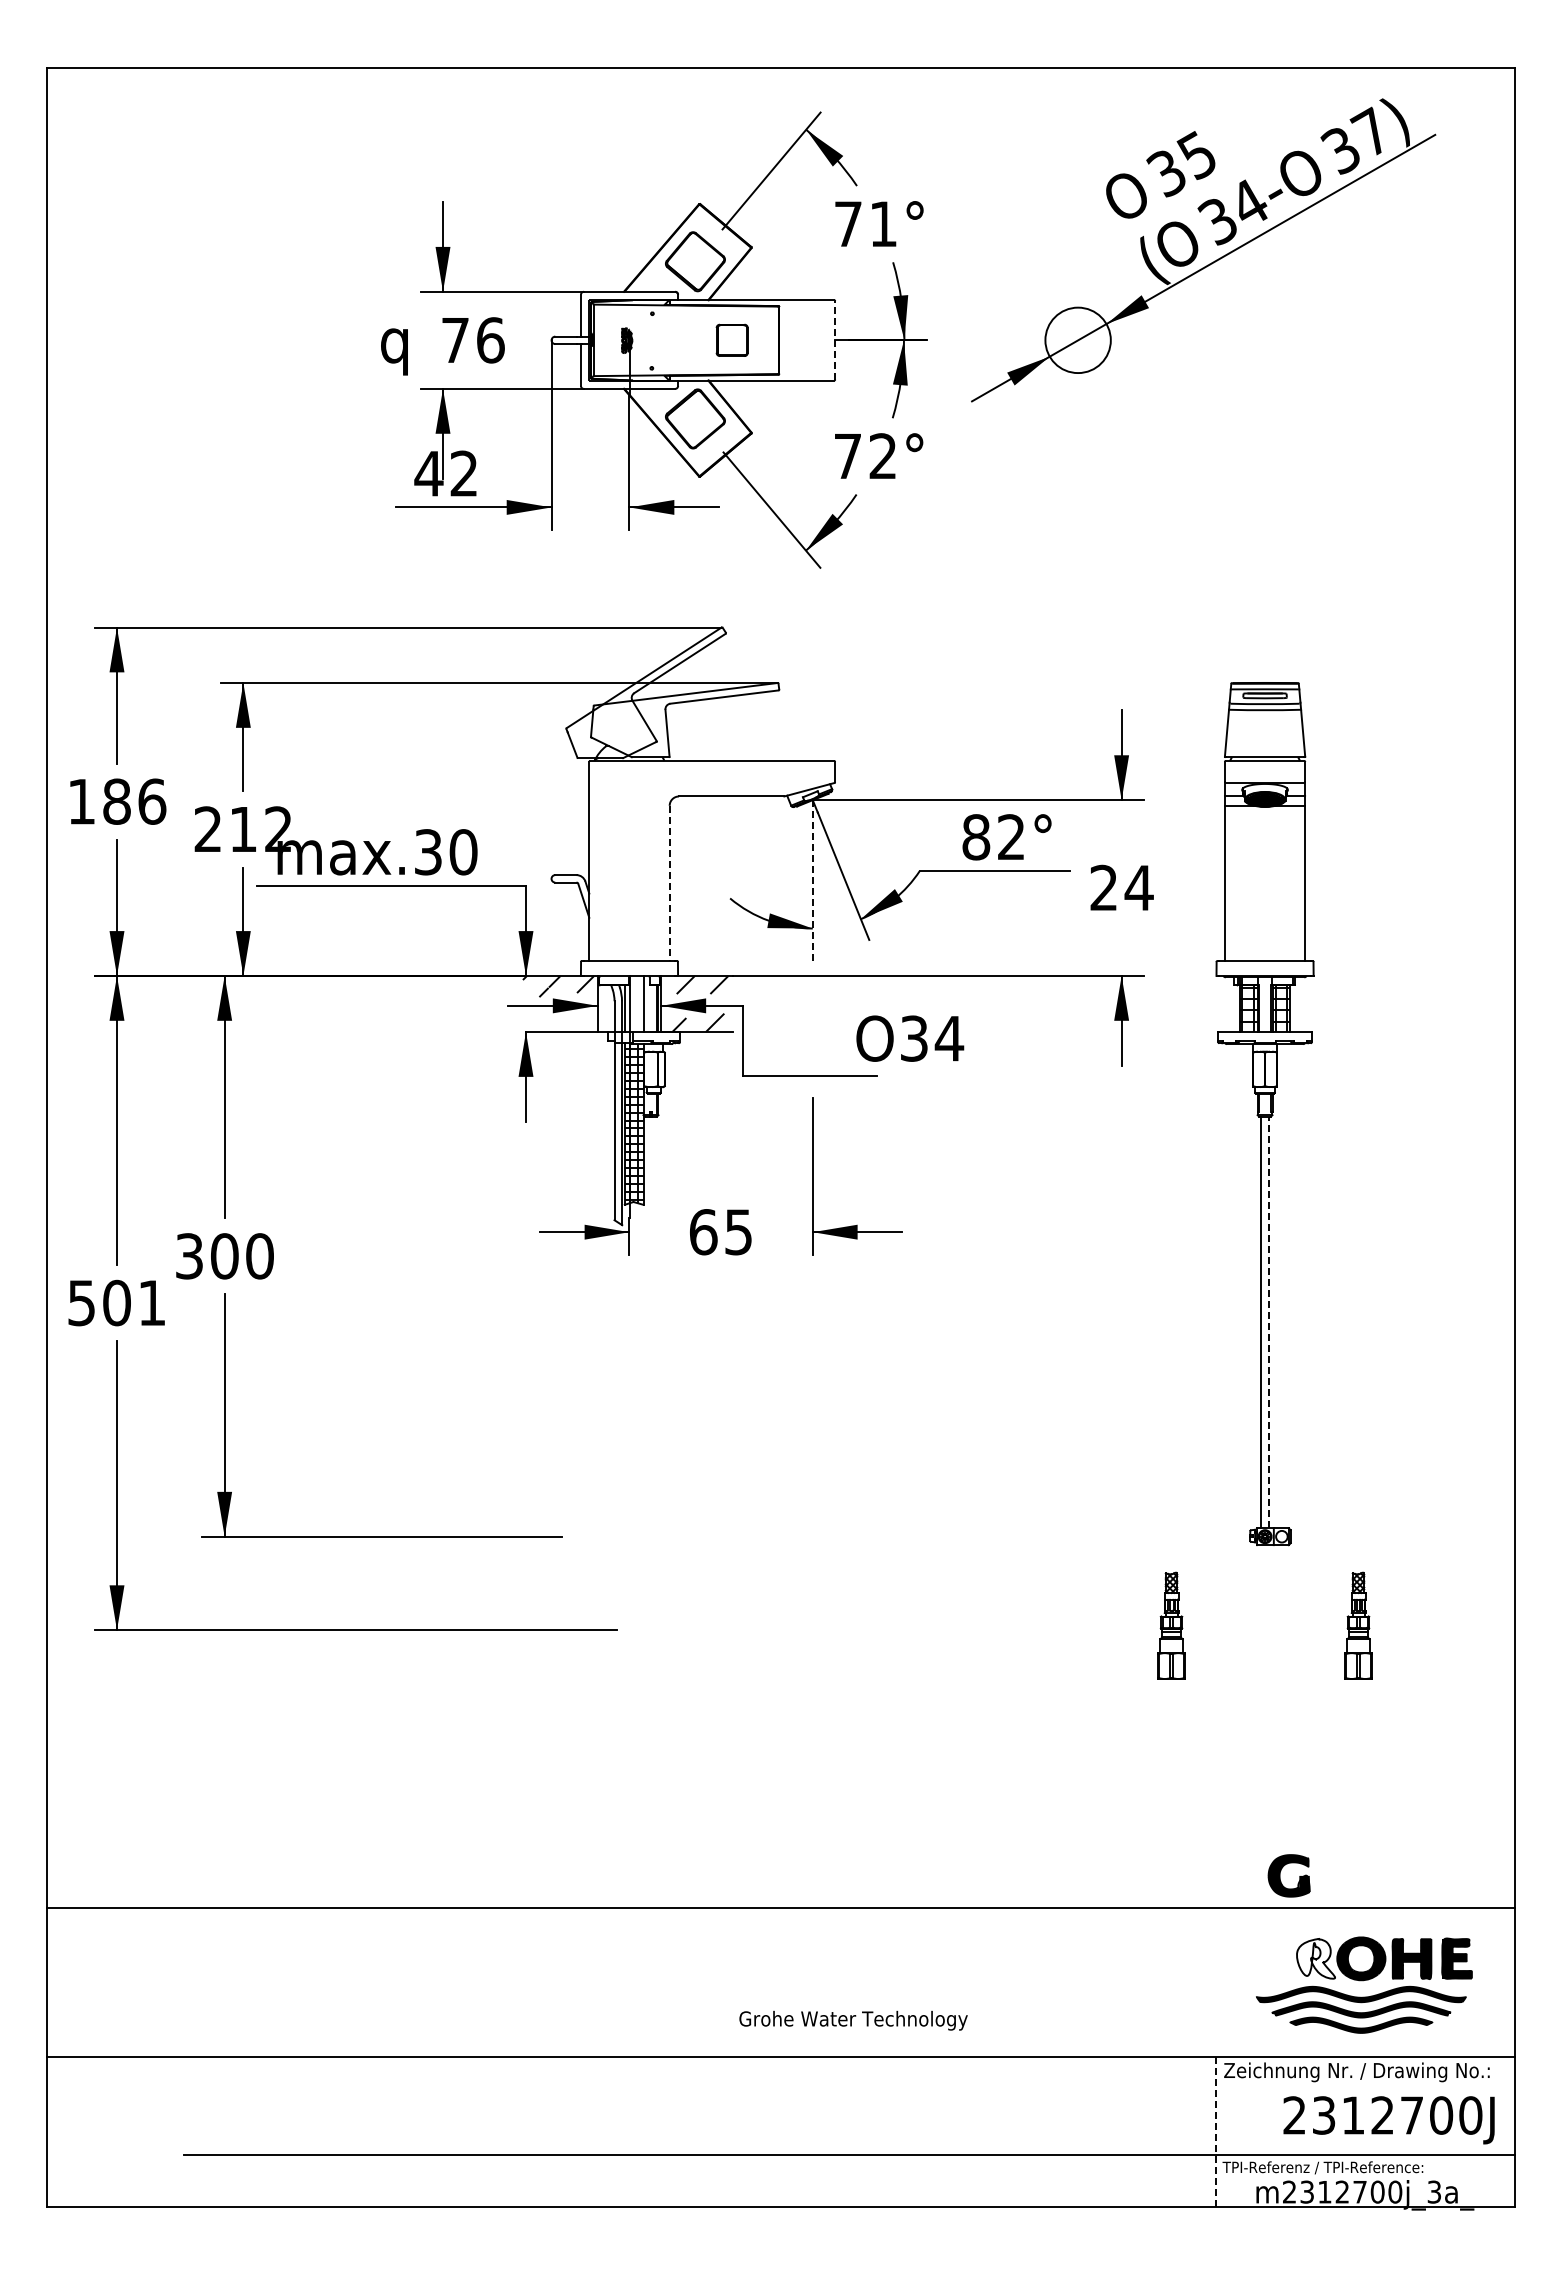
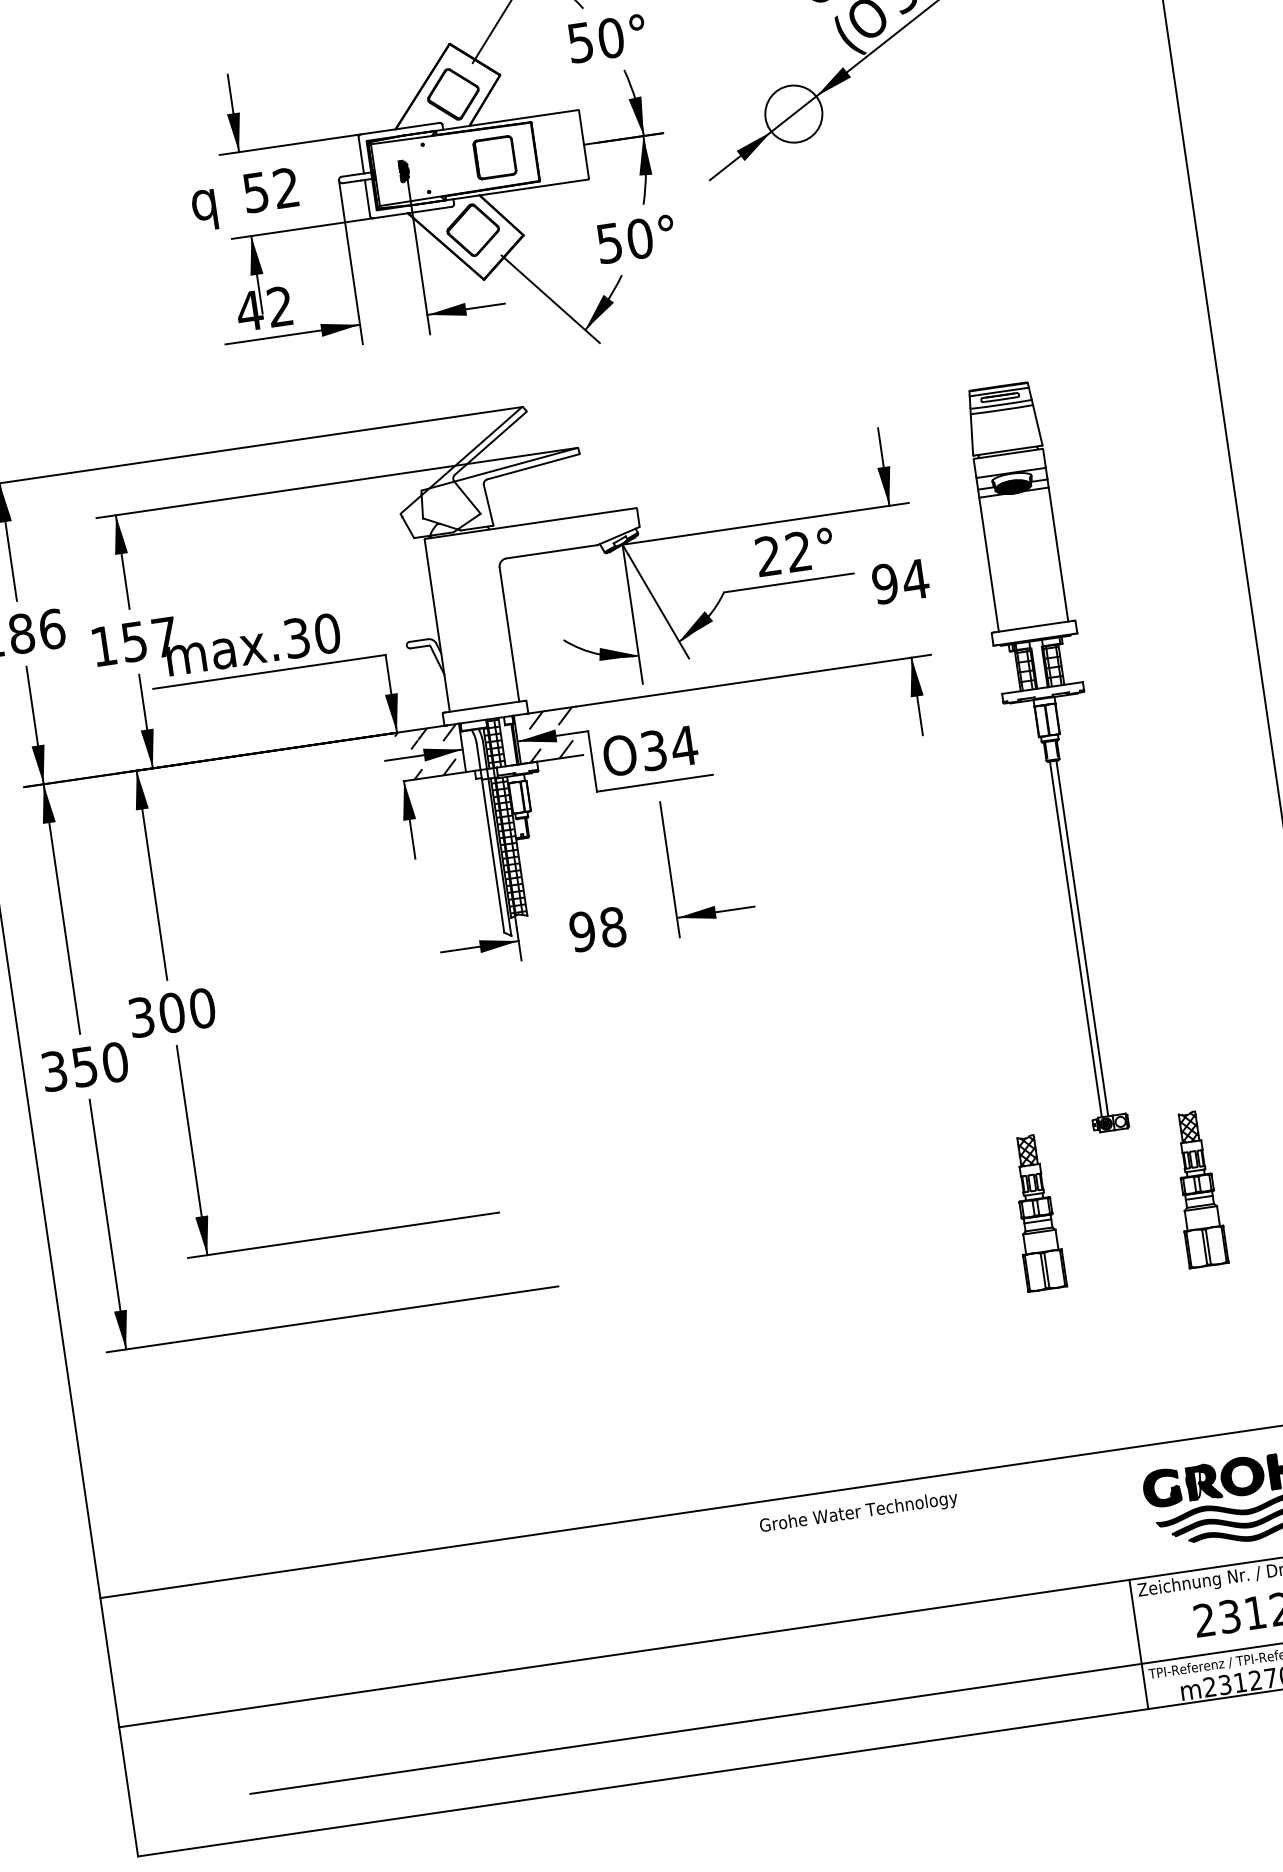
text: (866, 224) -> (596, 40), 71° -> 50°
line: (835, 339) -> (584, 143), dashed -> solid
text: (473, 340) -> (271, 190), 76 -> 52
part: (732, 340) -> (495, 157), size x1.43
text: (865, 456) -> (624, 241), 72° -> 50°
text: (242, 829) -> (133, 641), 212 -> 157
text: (976, 837) -> (768, 556), 82° -> 22°
line: (812, 880) -> (632, 614), dashed -> solid
line: (669, 883) -> (509, 634), dashed -> solid
text: (1103, 887) -> (884, 583), 24 -> 94
hatch: (633, 1003) -> (493, 742), added
hatch: (563, 1023) -> (435, 769), added
text: (910, 1038) -> (650, 750), moved
text: (720, 1232) -> (597, 929), 65 -> 98
text: (117, 1302) -> (85, 1066), 501 -> 350
line: (1268, 1322) -> (1082, 938), dashed -> solid
part: (1171, 1625) -> (1036, 1212), size x1.67
part: (1358, 1625) -> (1198, 1188), size x1.67
part: (1280, 1875) -> (1154, 1489), moved
fill: (1316, 1958) -> (1203, 1481), added
text: (853, 2020) -> (858, 1512), moved
line: (1216, 2132) -> (1139, 1644), dashed -> solid

